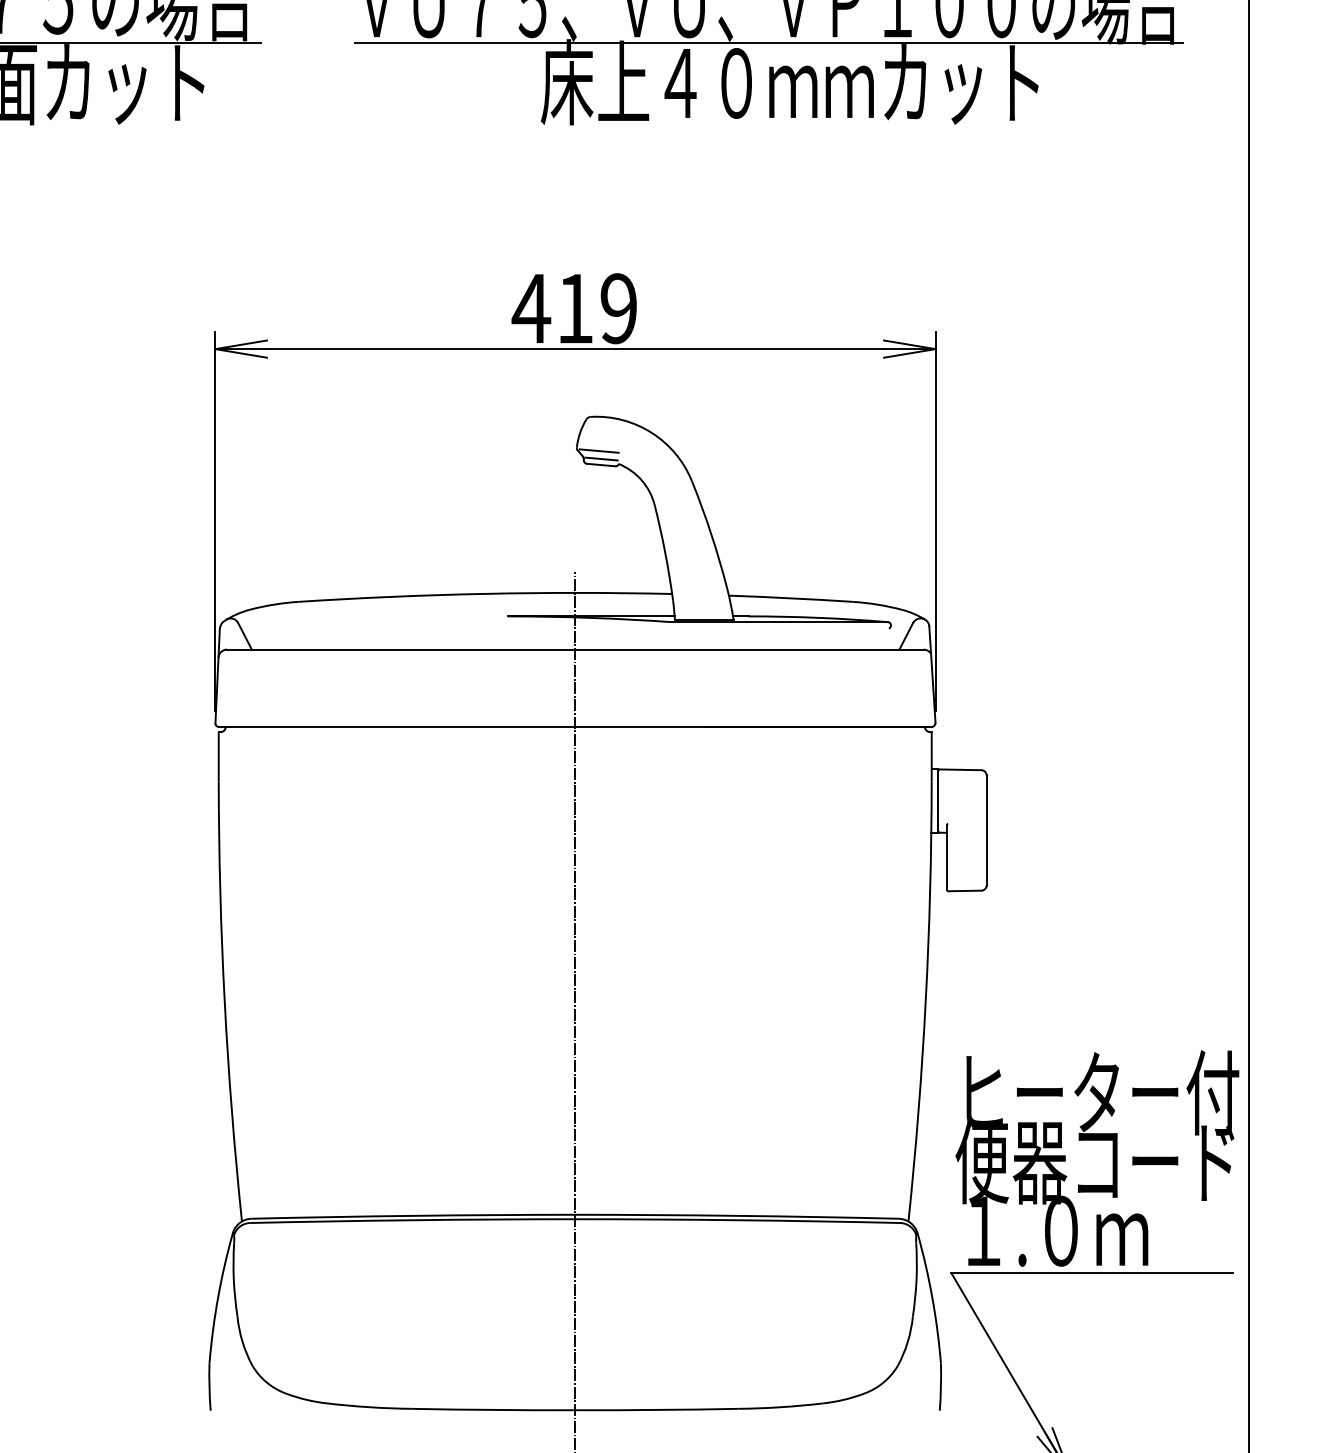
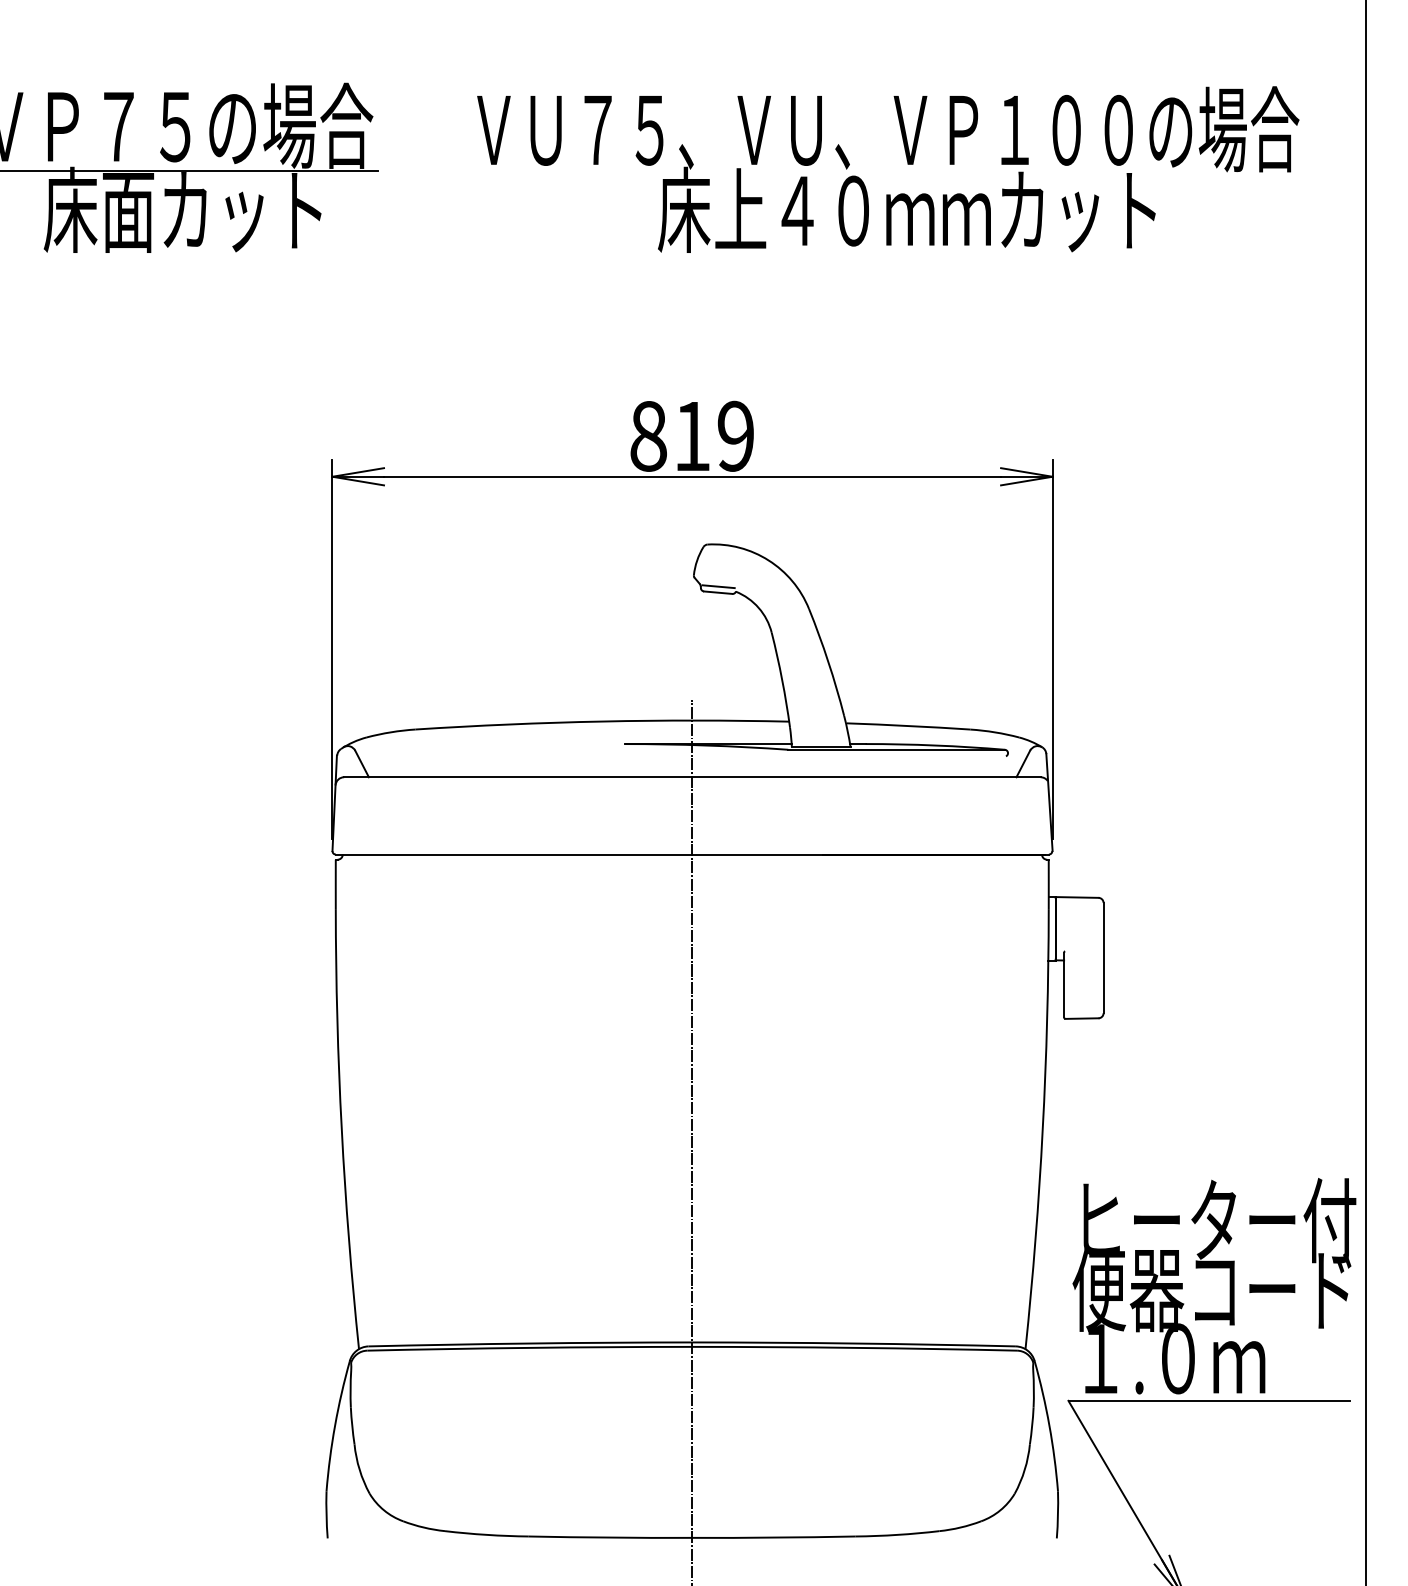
line: (769, 42) -> (886, 170), removed
text: (531, 308) -> (648, 436), 419 -> 819
line: (598, 450) -> (715, 578), removed

